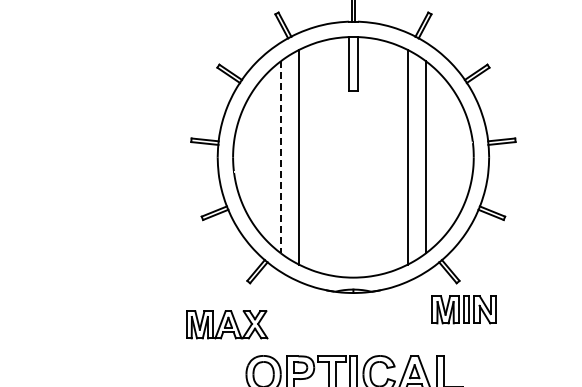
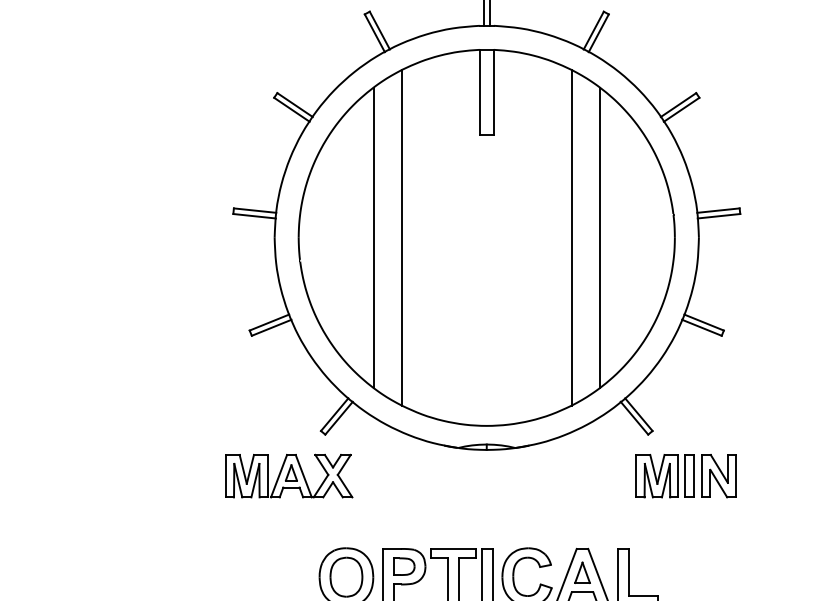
line: (281, 157) -> (374, 238), dashed -> solid
part: (463, 309) -> (685, 475), moved
part: (227, 324) -> (289, 475), moved

